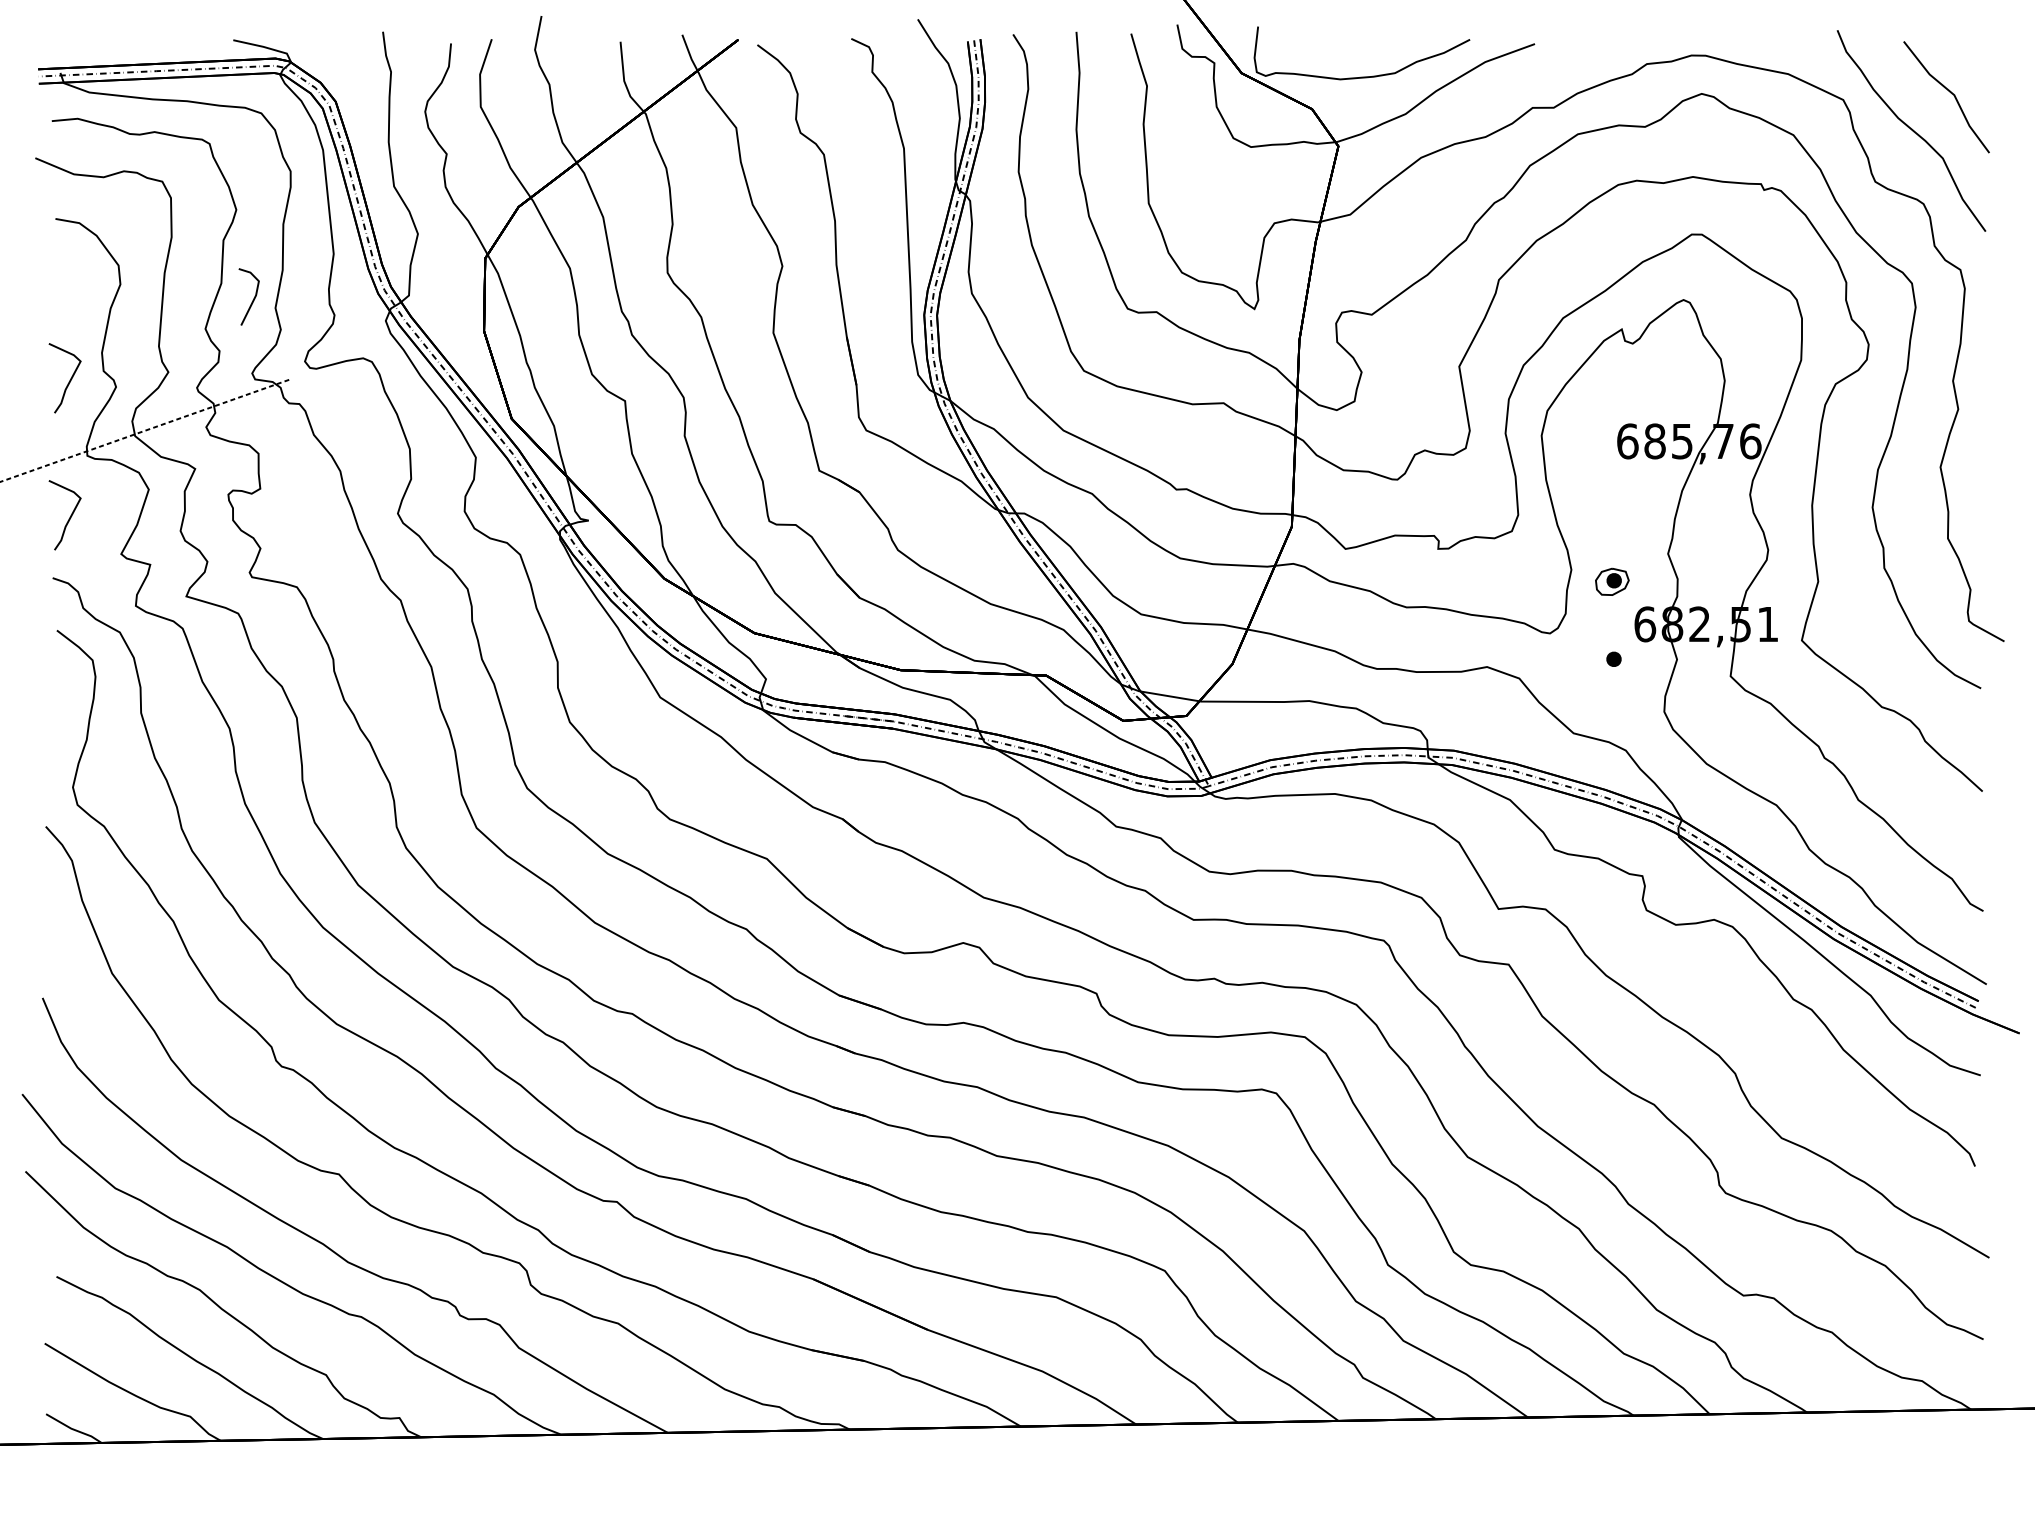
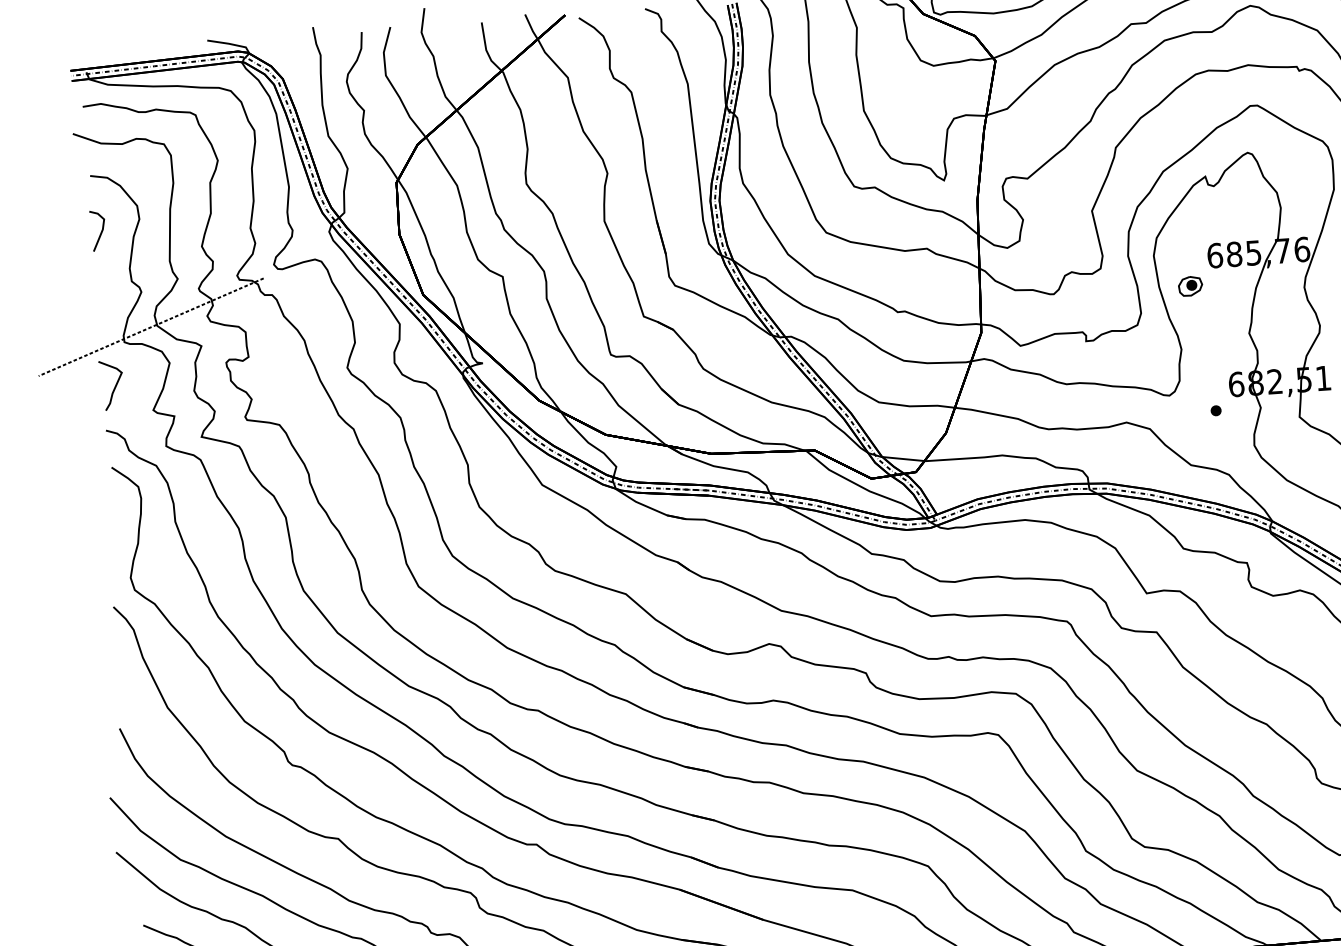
line: (253, 298) -> (101, 231), moved
curve: (69, 380) -> (108, 289), removed
part: (1612, 581) -> (1190, 285), moved

